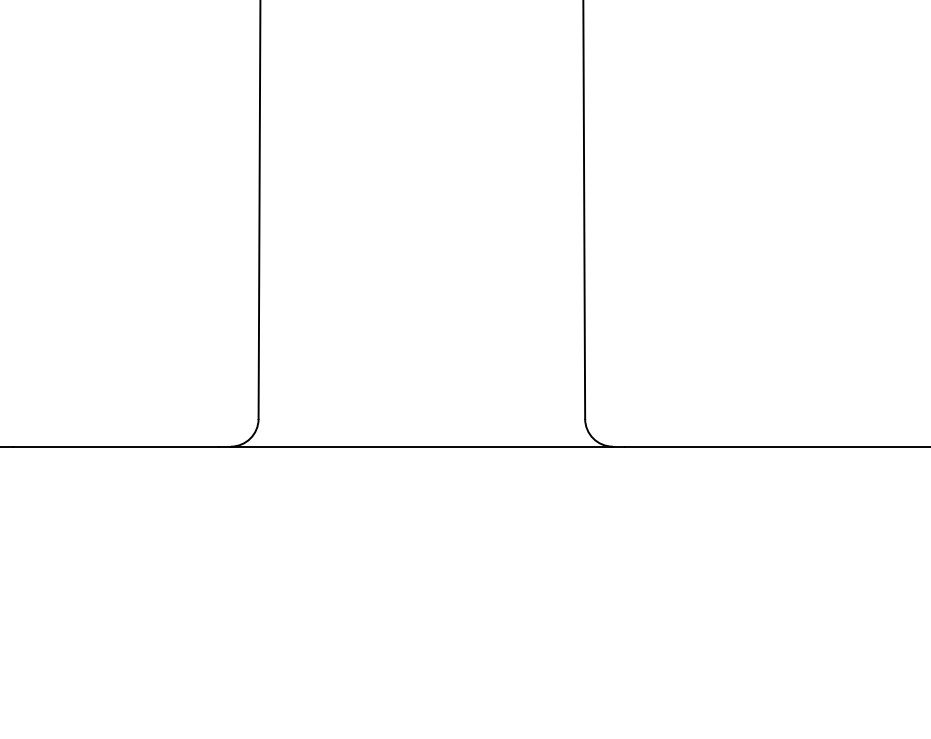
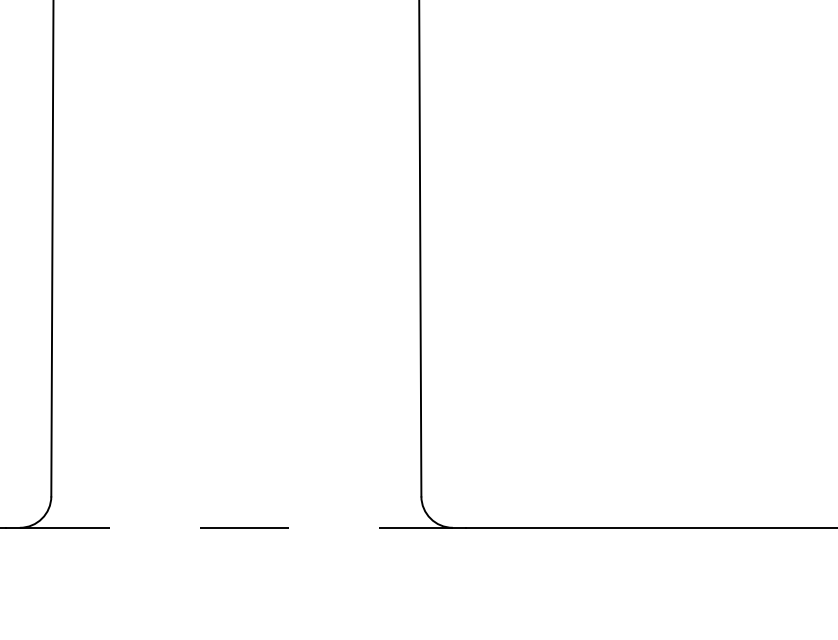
line: (422, 446) -> (237, 527), solid -> dashed

